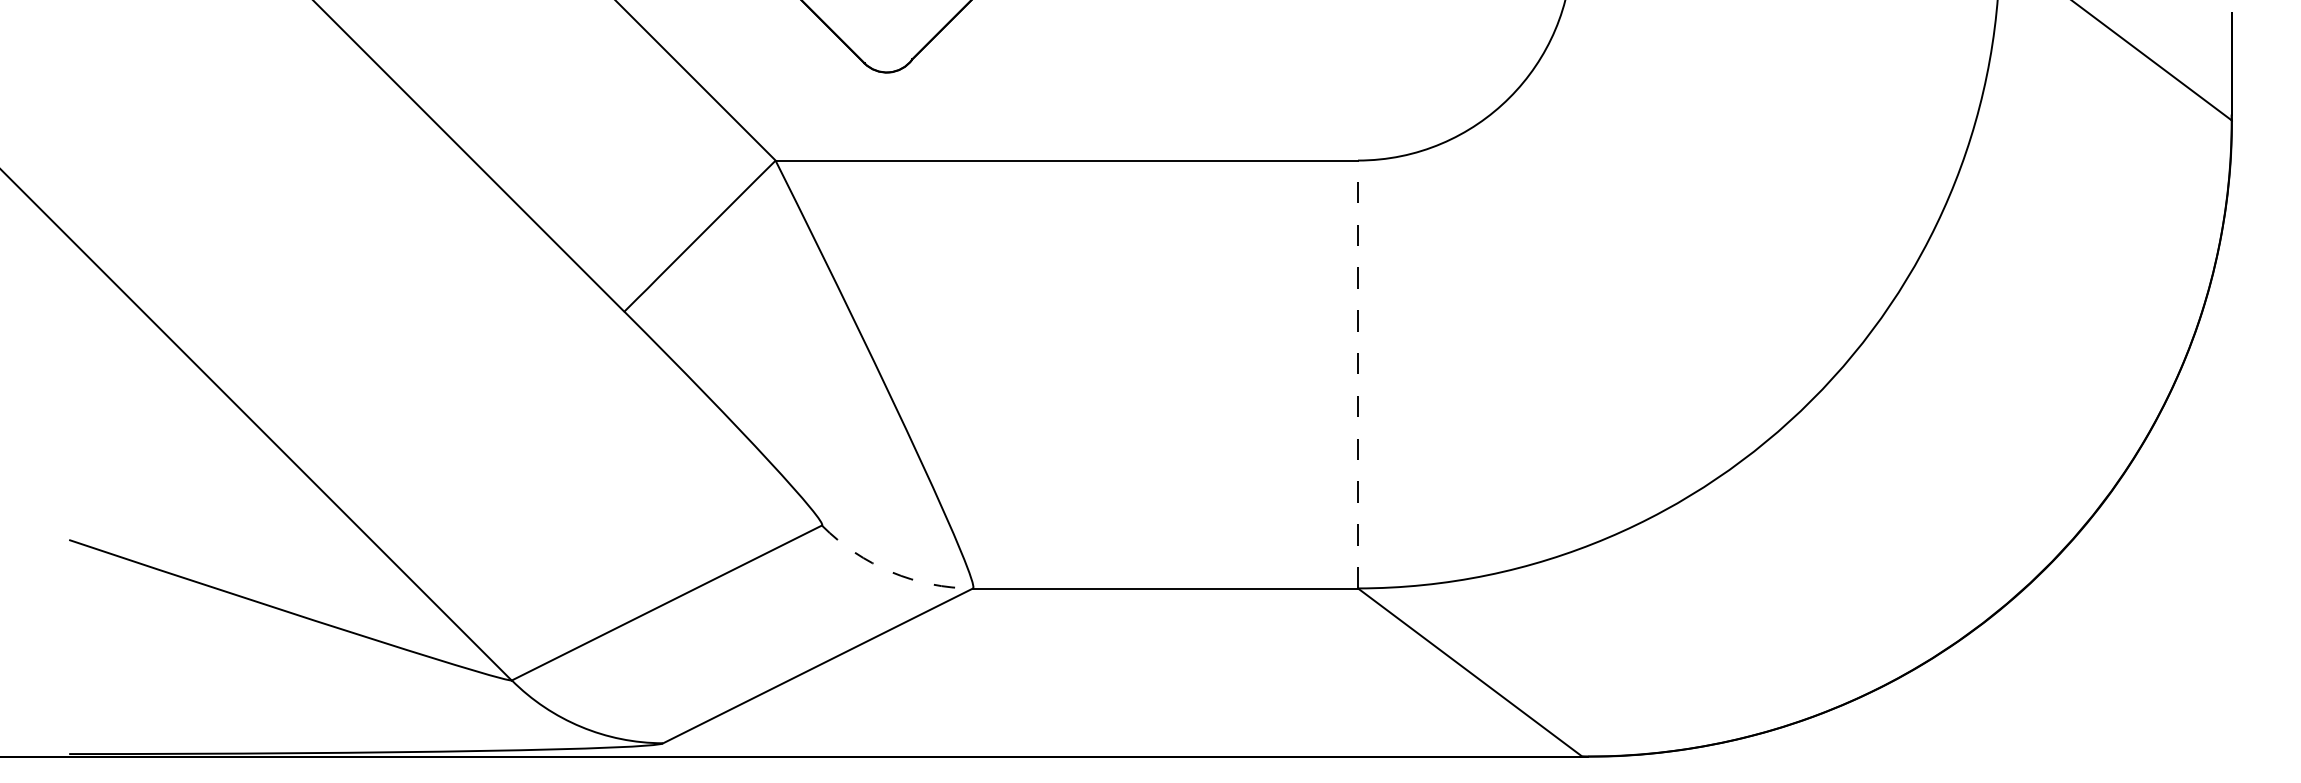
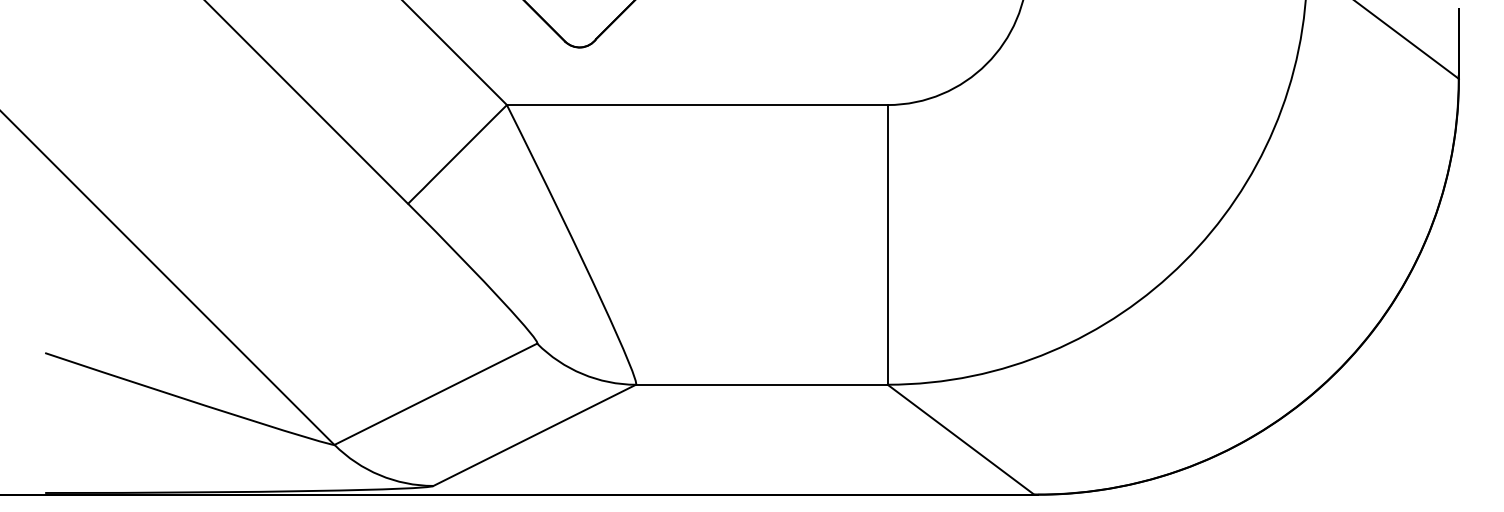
line: (1357, 373) -> (887, 244), dashed -> solid
arc: (891, 572) -> (582, 374), dashed -> solid

